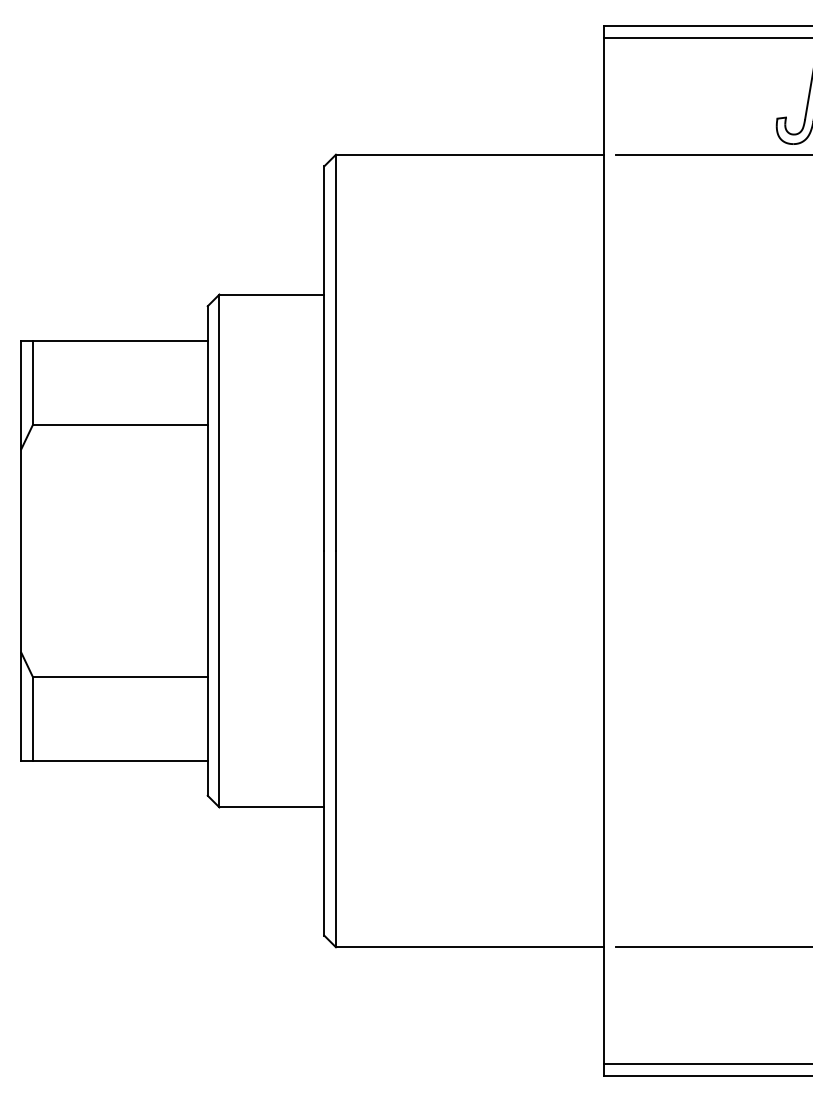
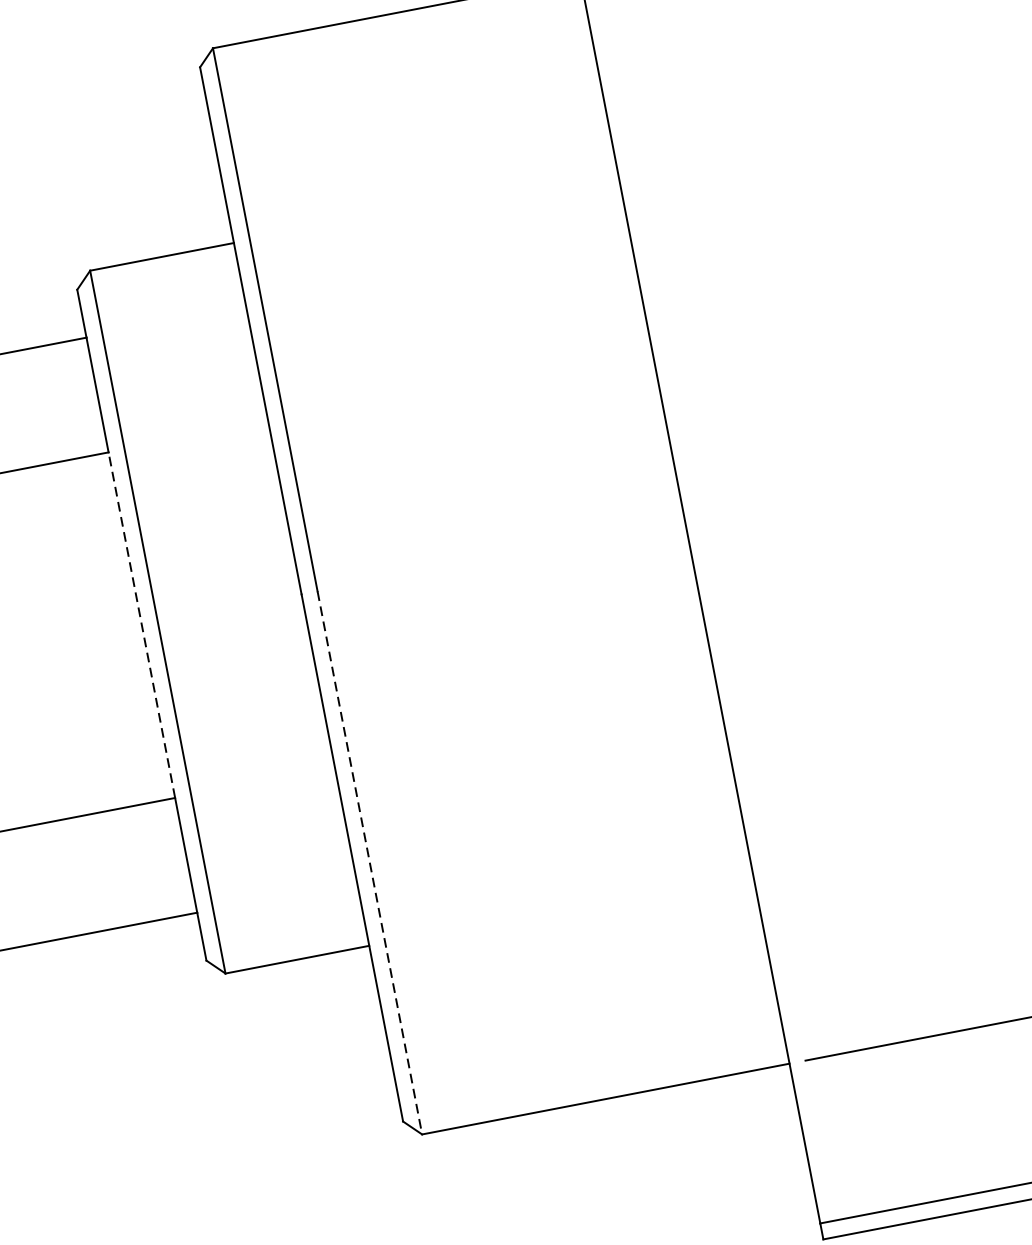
line: (207, 550) -> (141, 624), solid -> dashed
line: (335, 749) -> (369, 863), solid -> dashed

